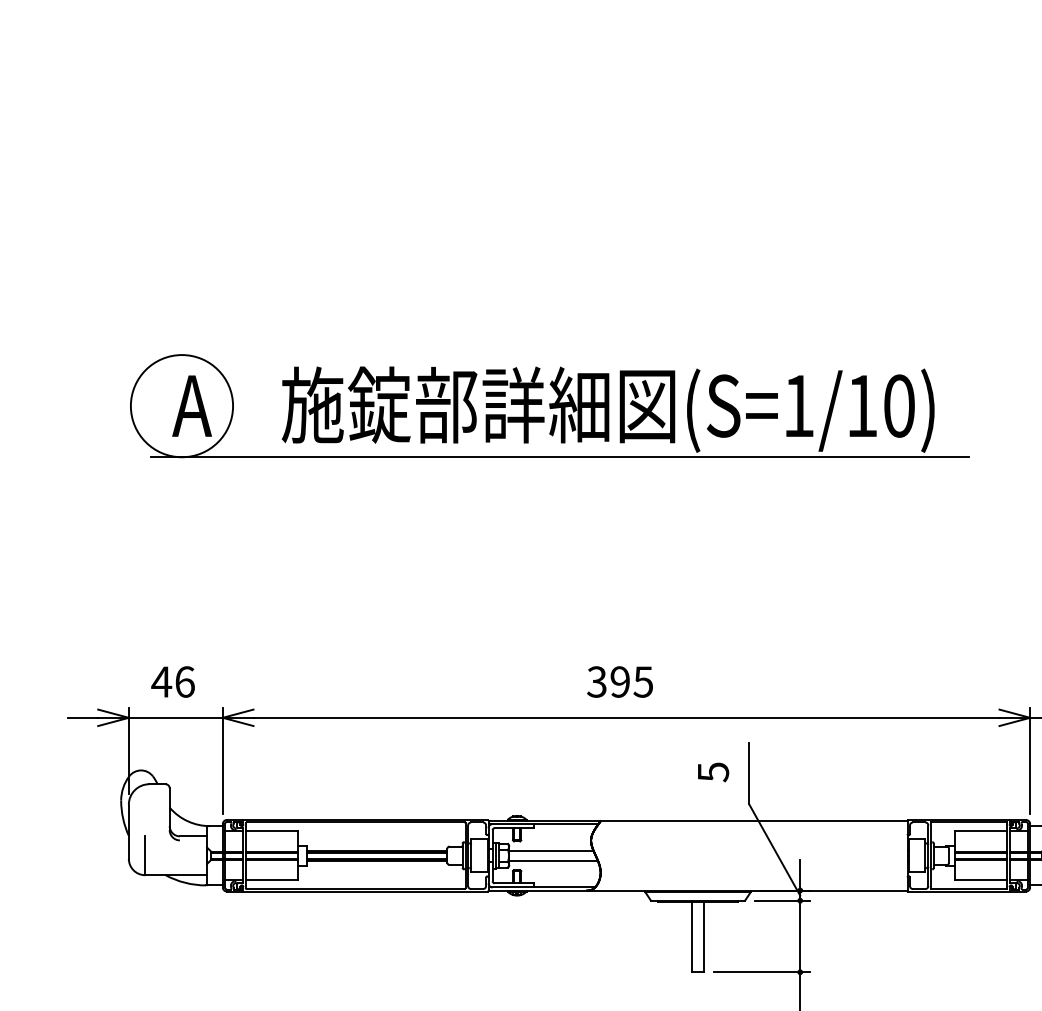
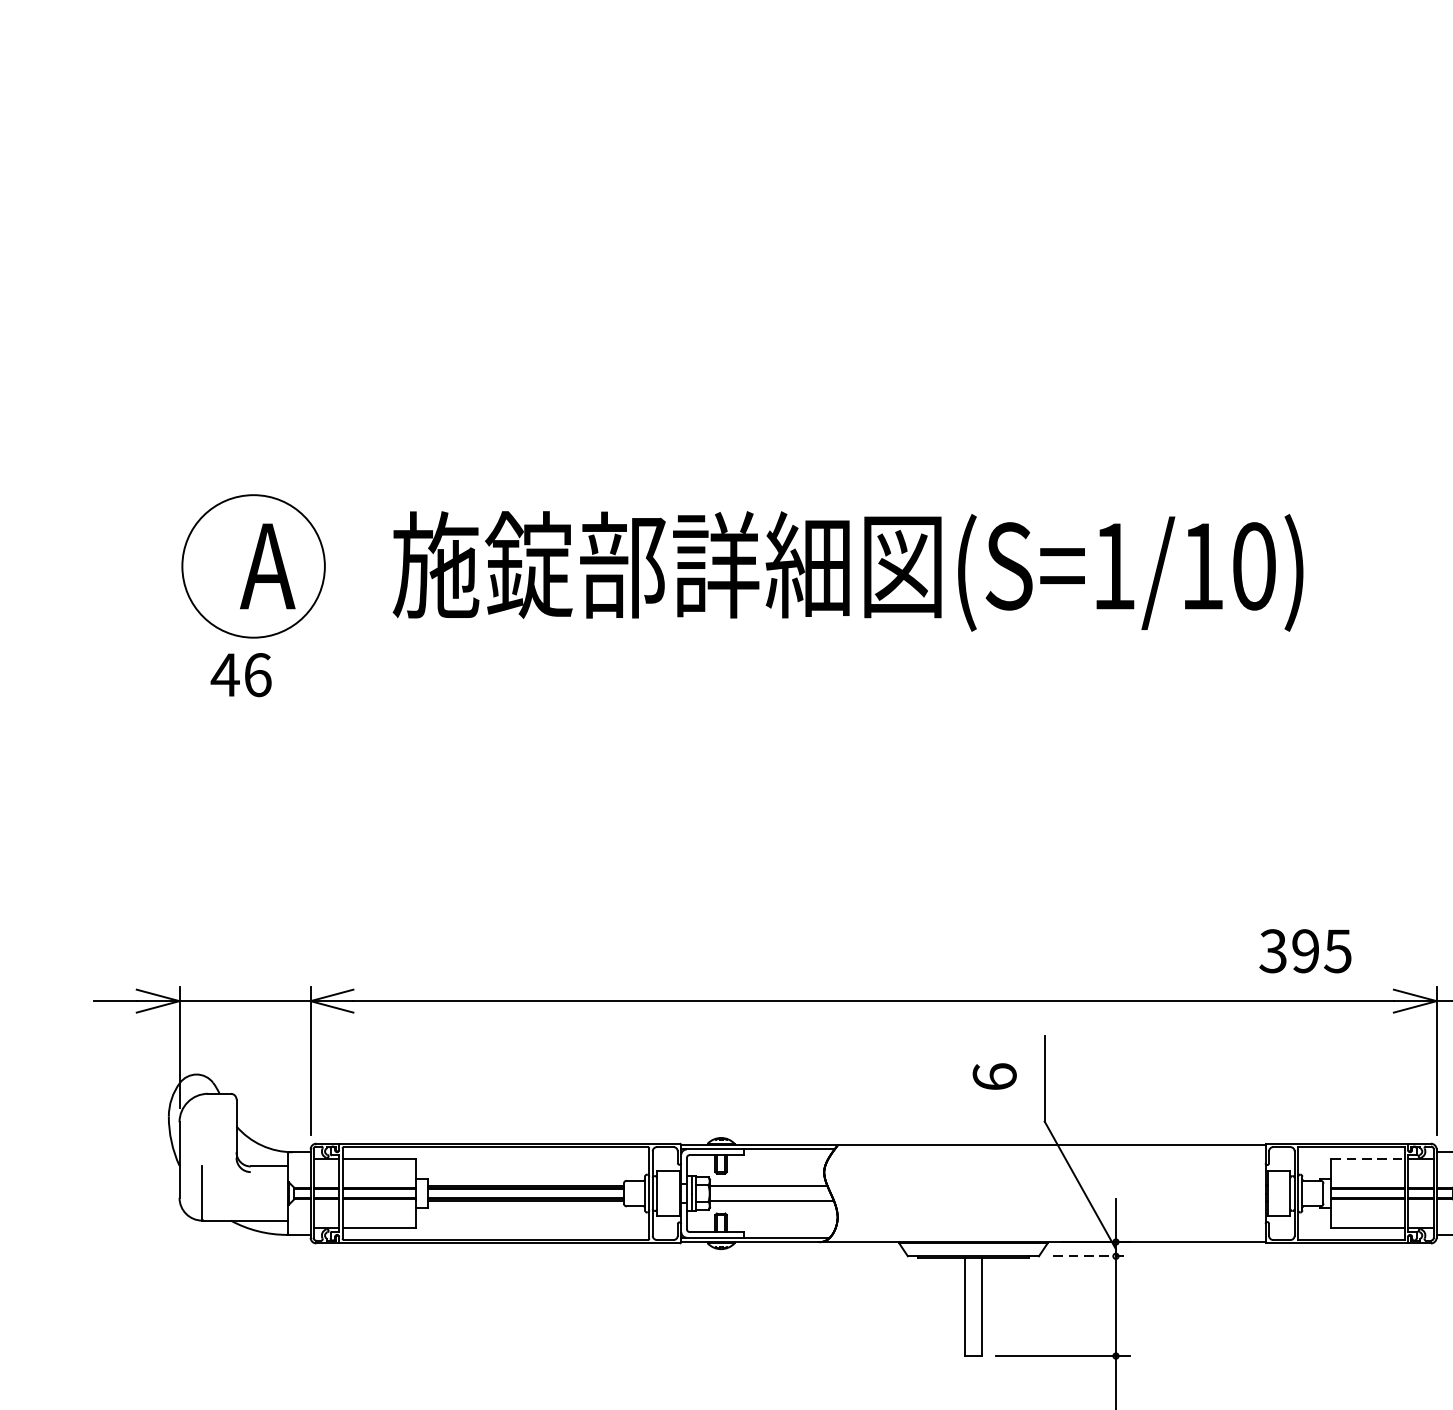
line: (559, 457) -> (780, 638), removed
text: (172, 681) -> (240, 674), moved
text: (619, 681) -> (1304, 950), moved
text: (713, 772) -> (994, 1077), 5 -> 6
line: (981, 831) -> (1368, 1159), solid -> dashed
line: (782, 900) -> (1091, 1255), solid -> dashed

